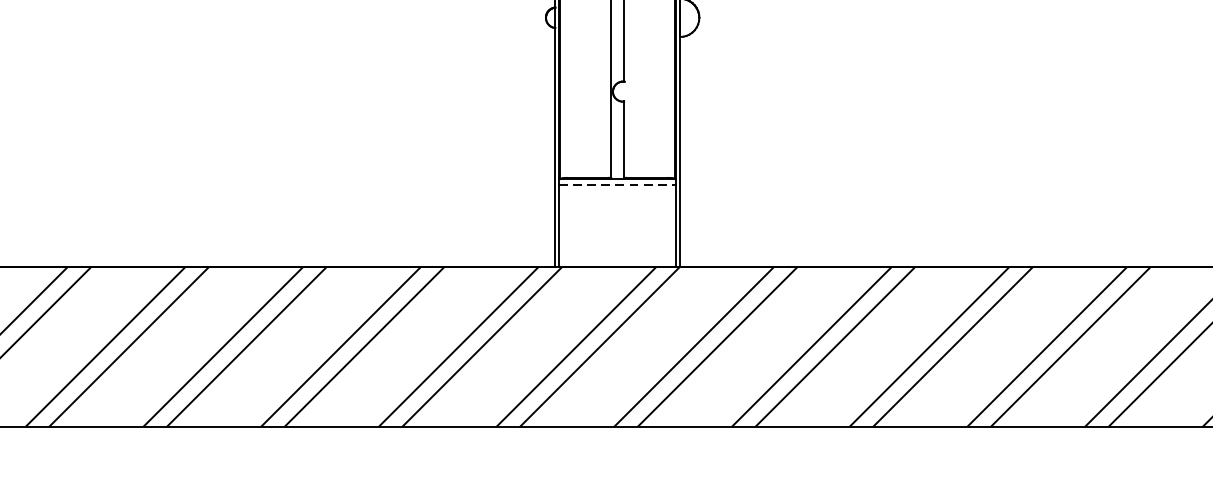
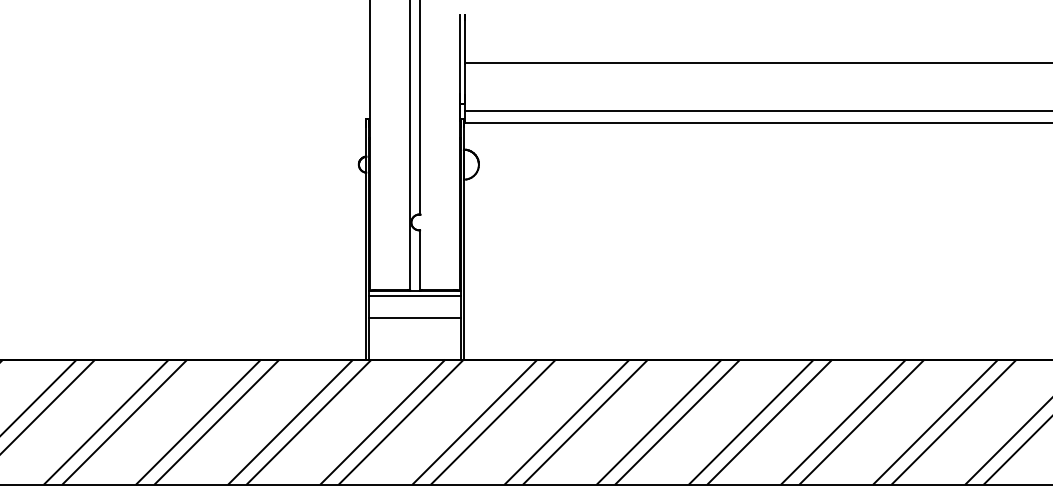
line: (616, 184) -> (414, 295), dashed -> solid
line: (616, 213) -> (414, 317), added

